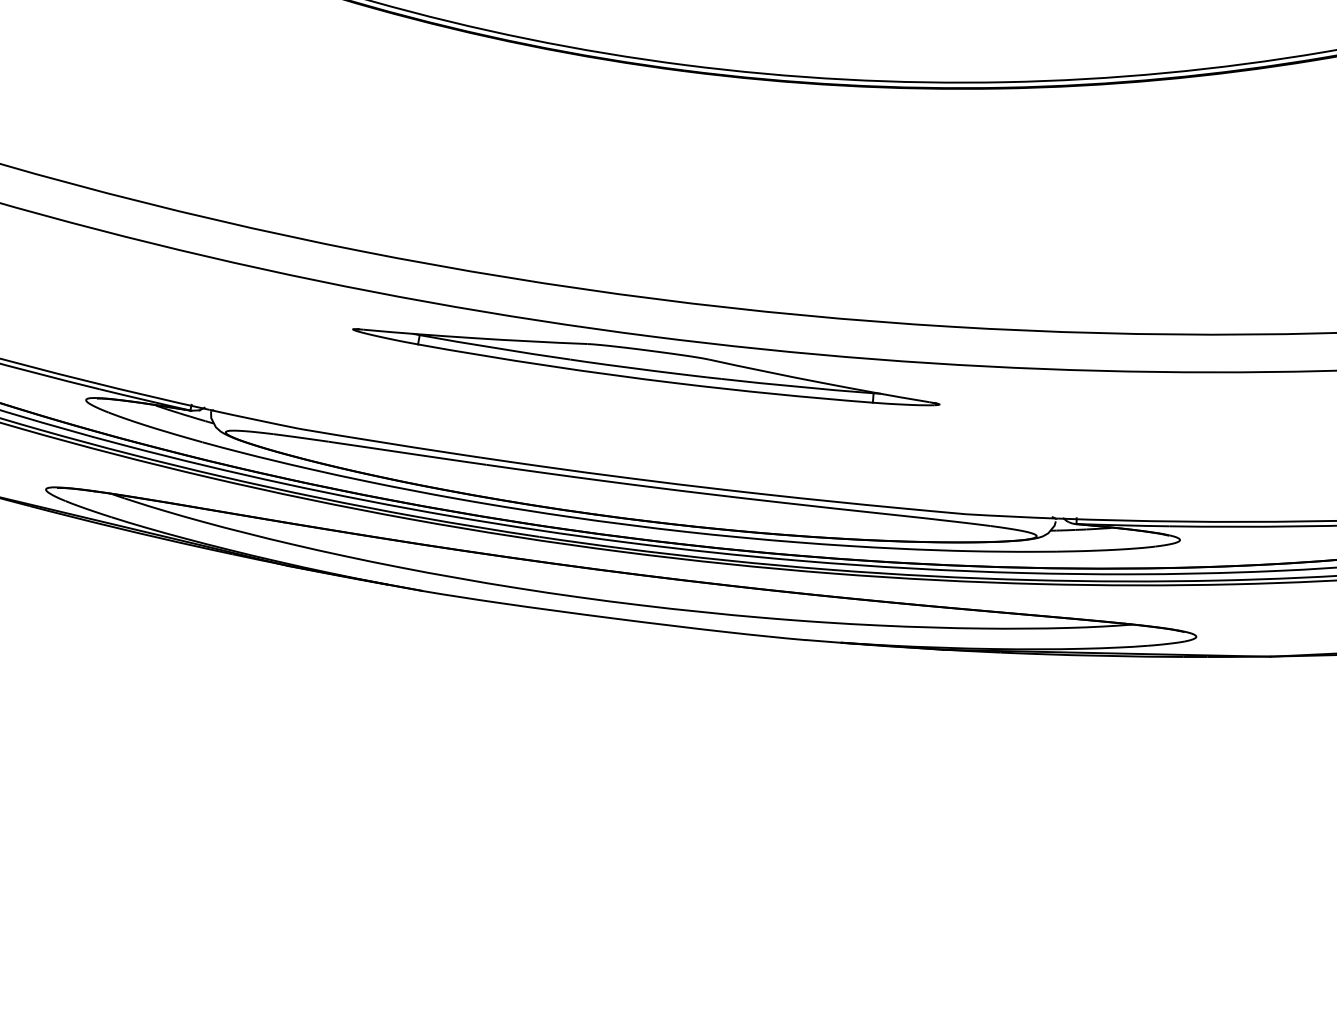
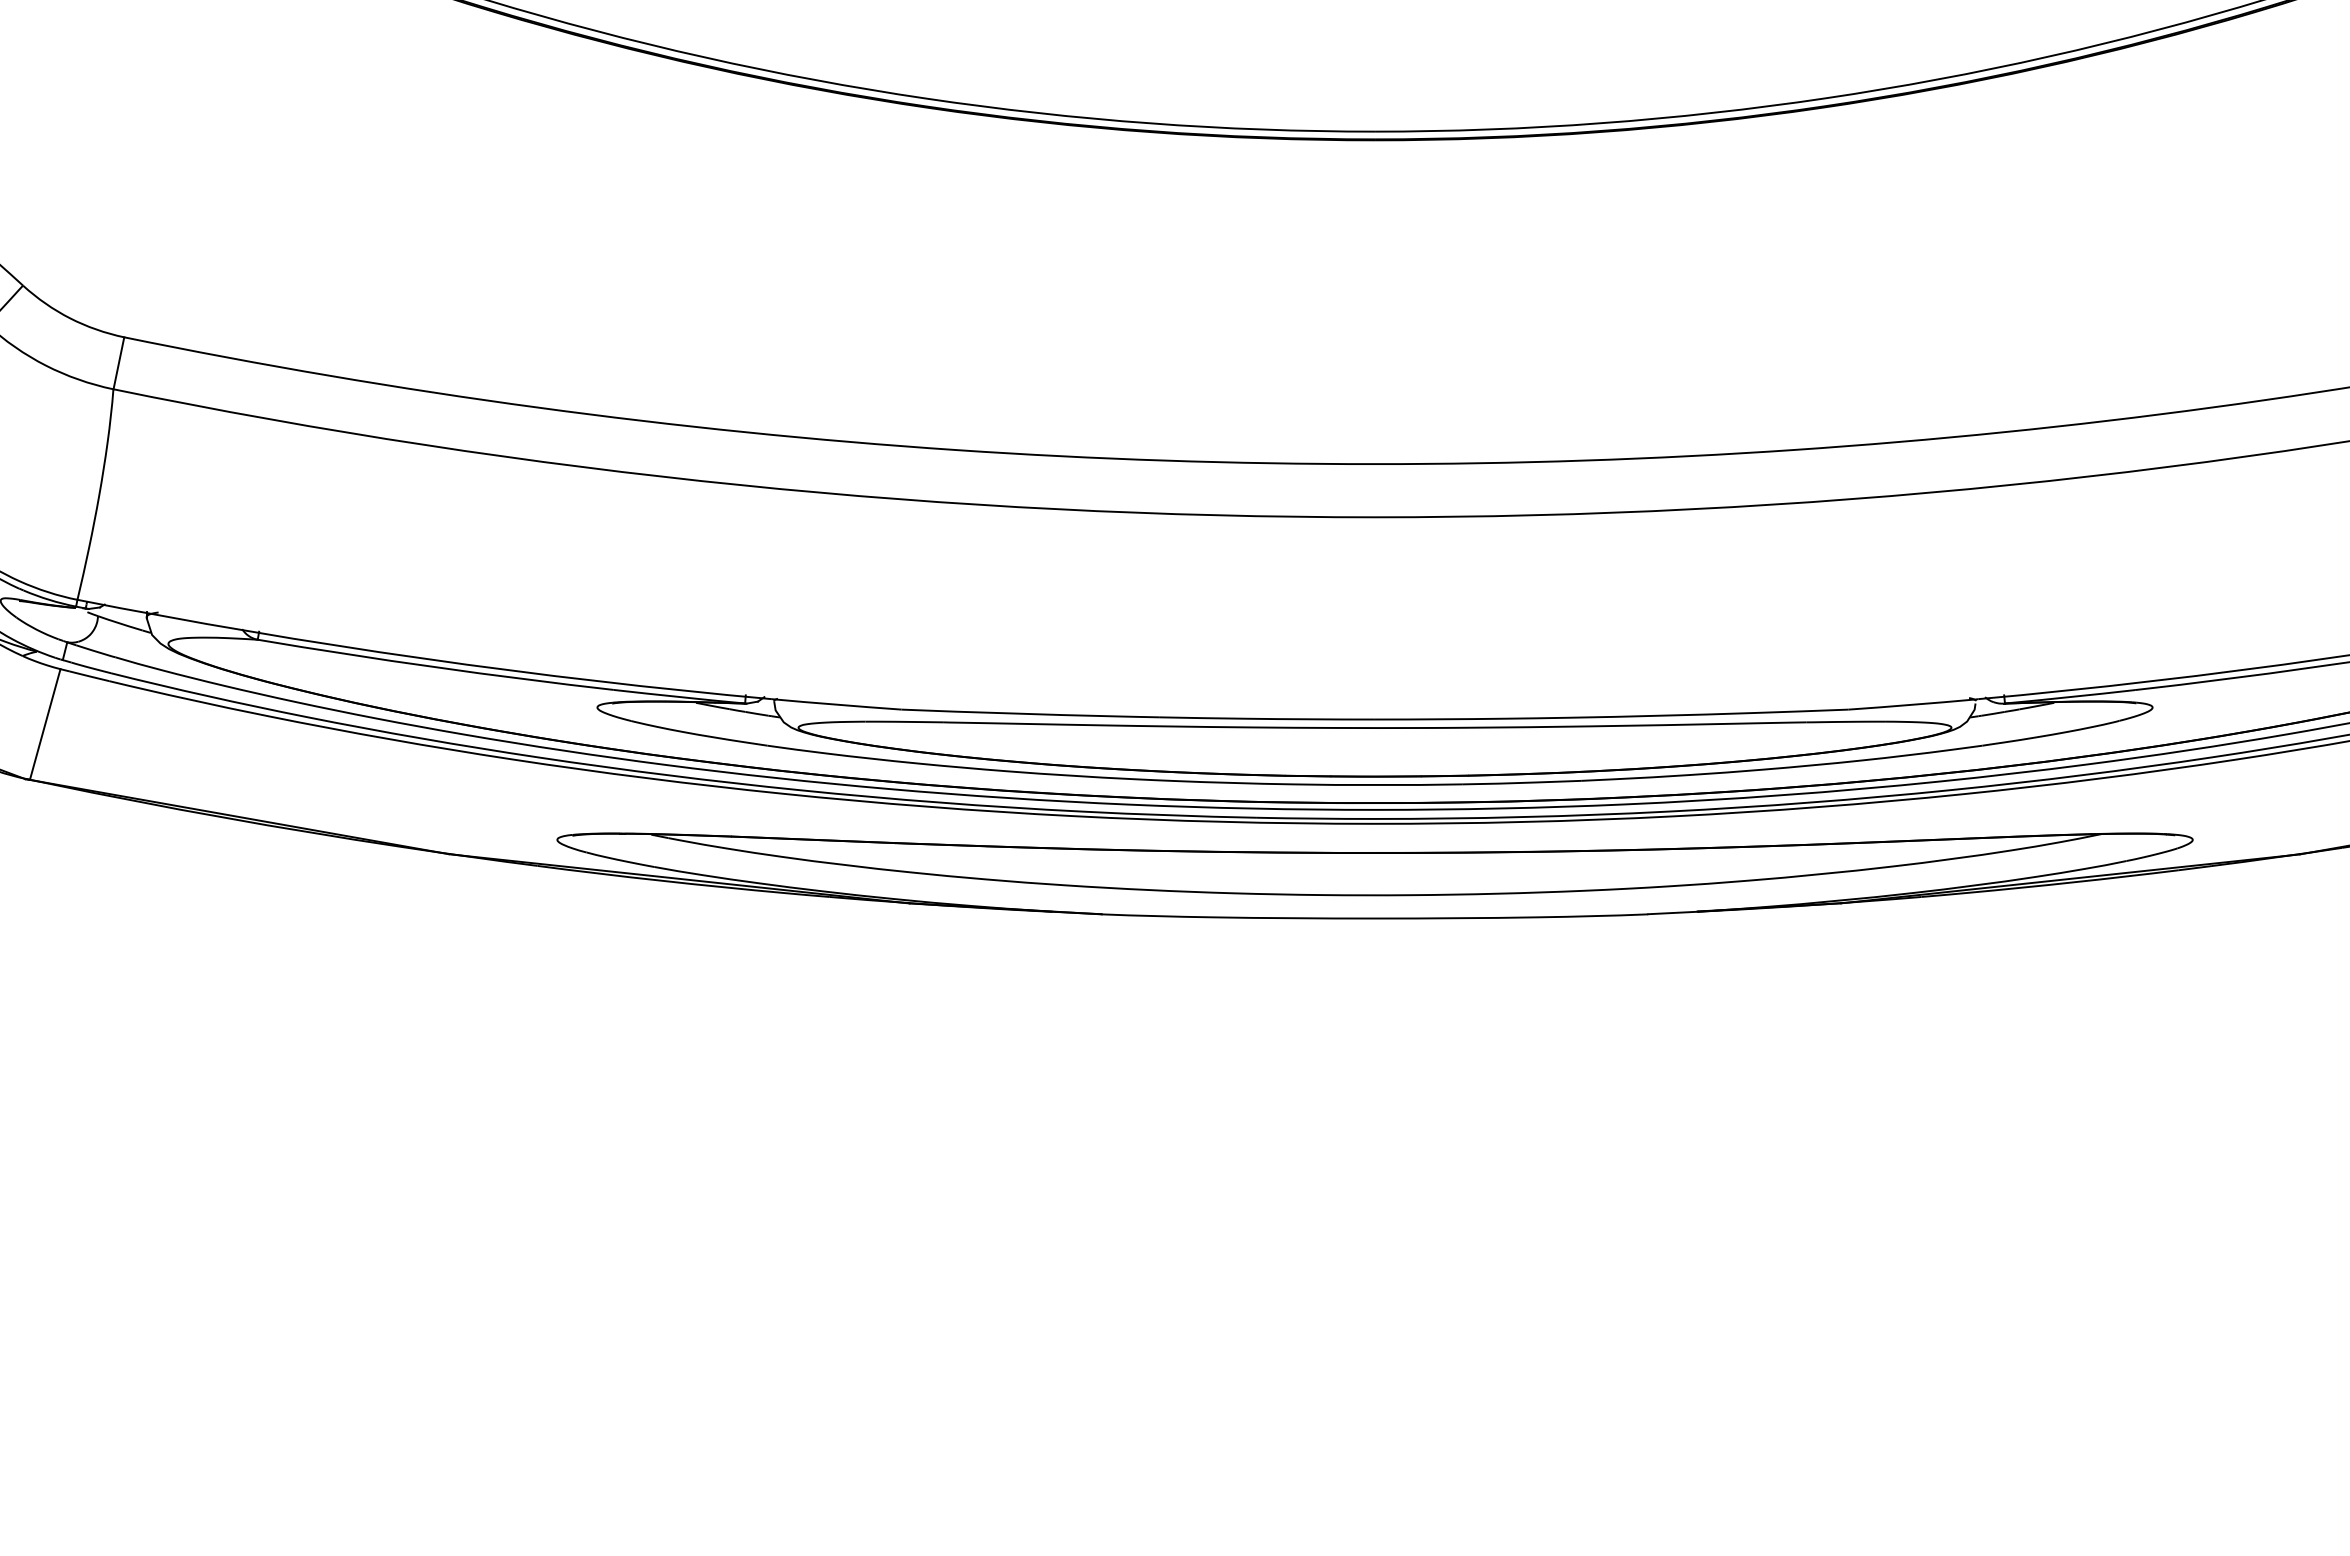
part: (646, 364) -> (1374, 557), removed

